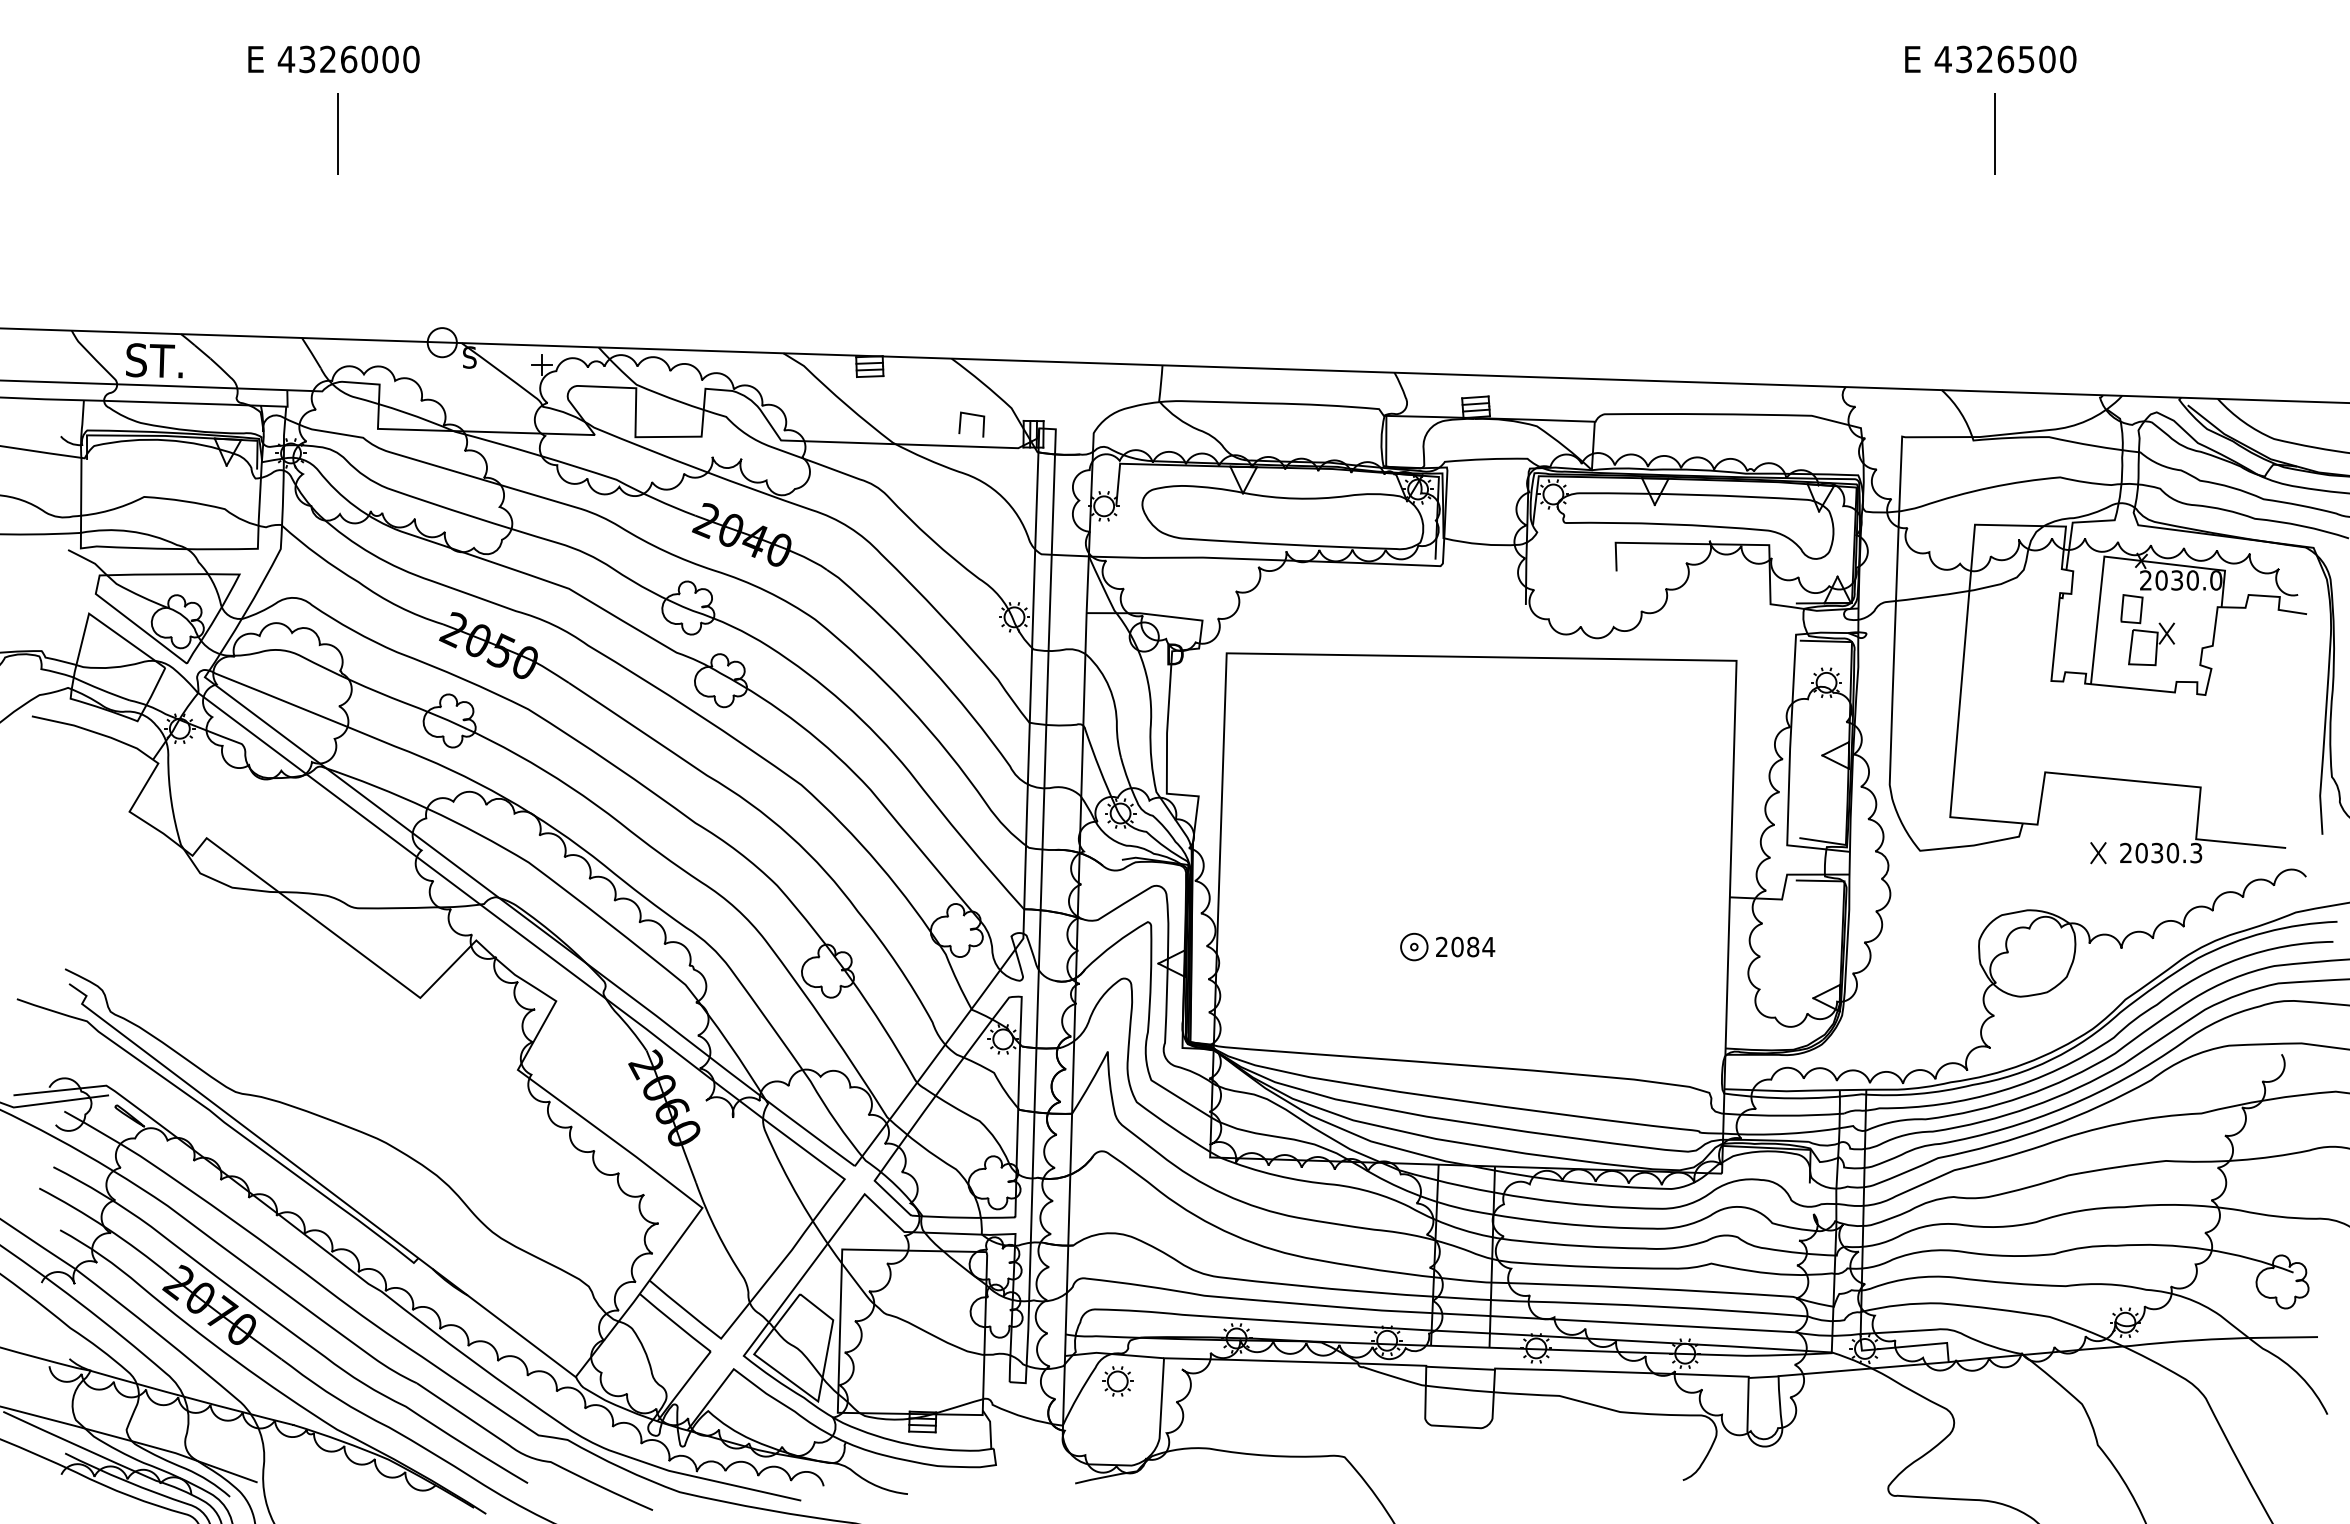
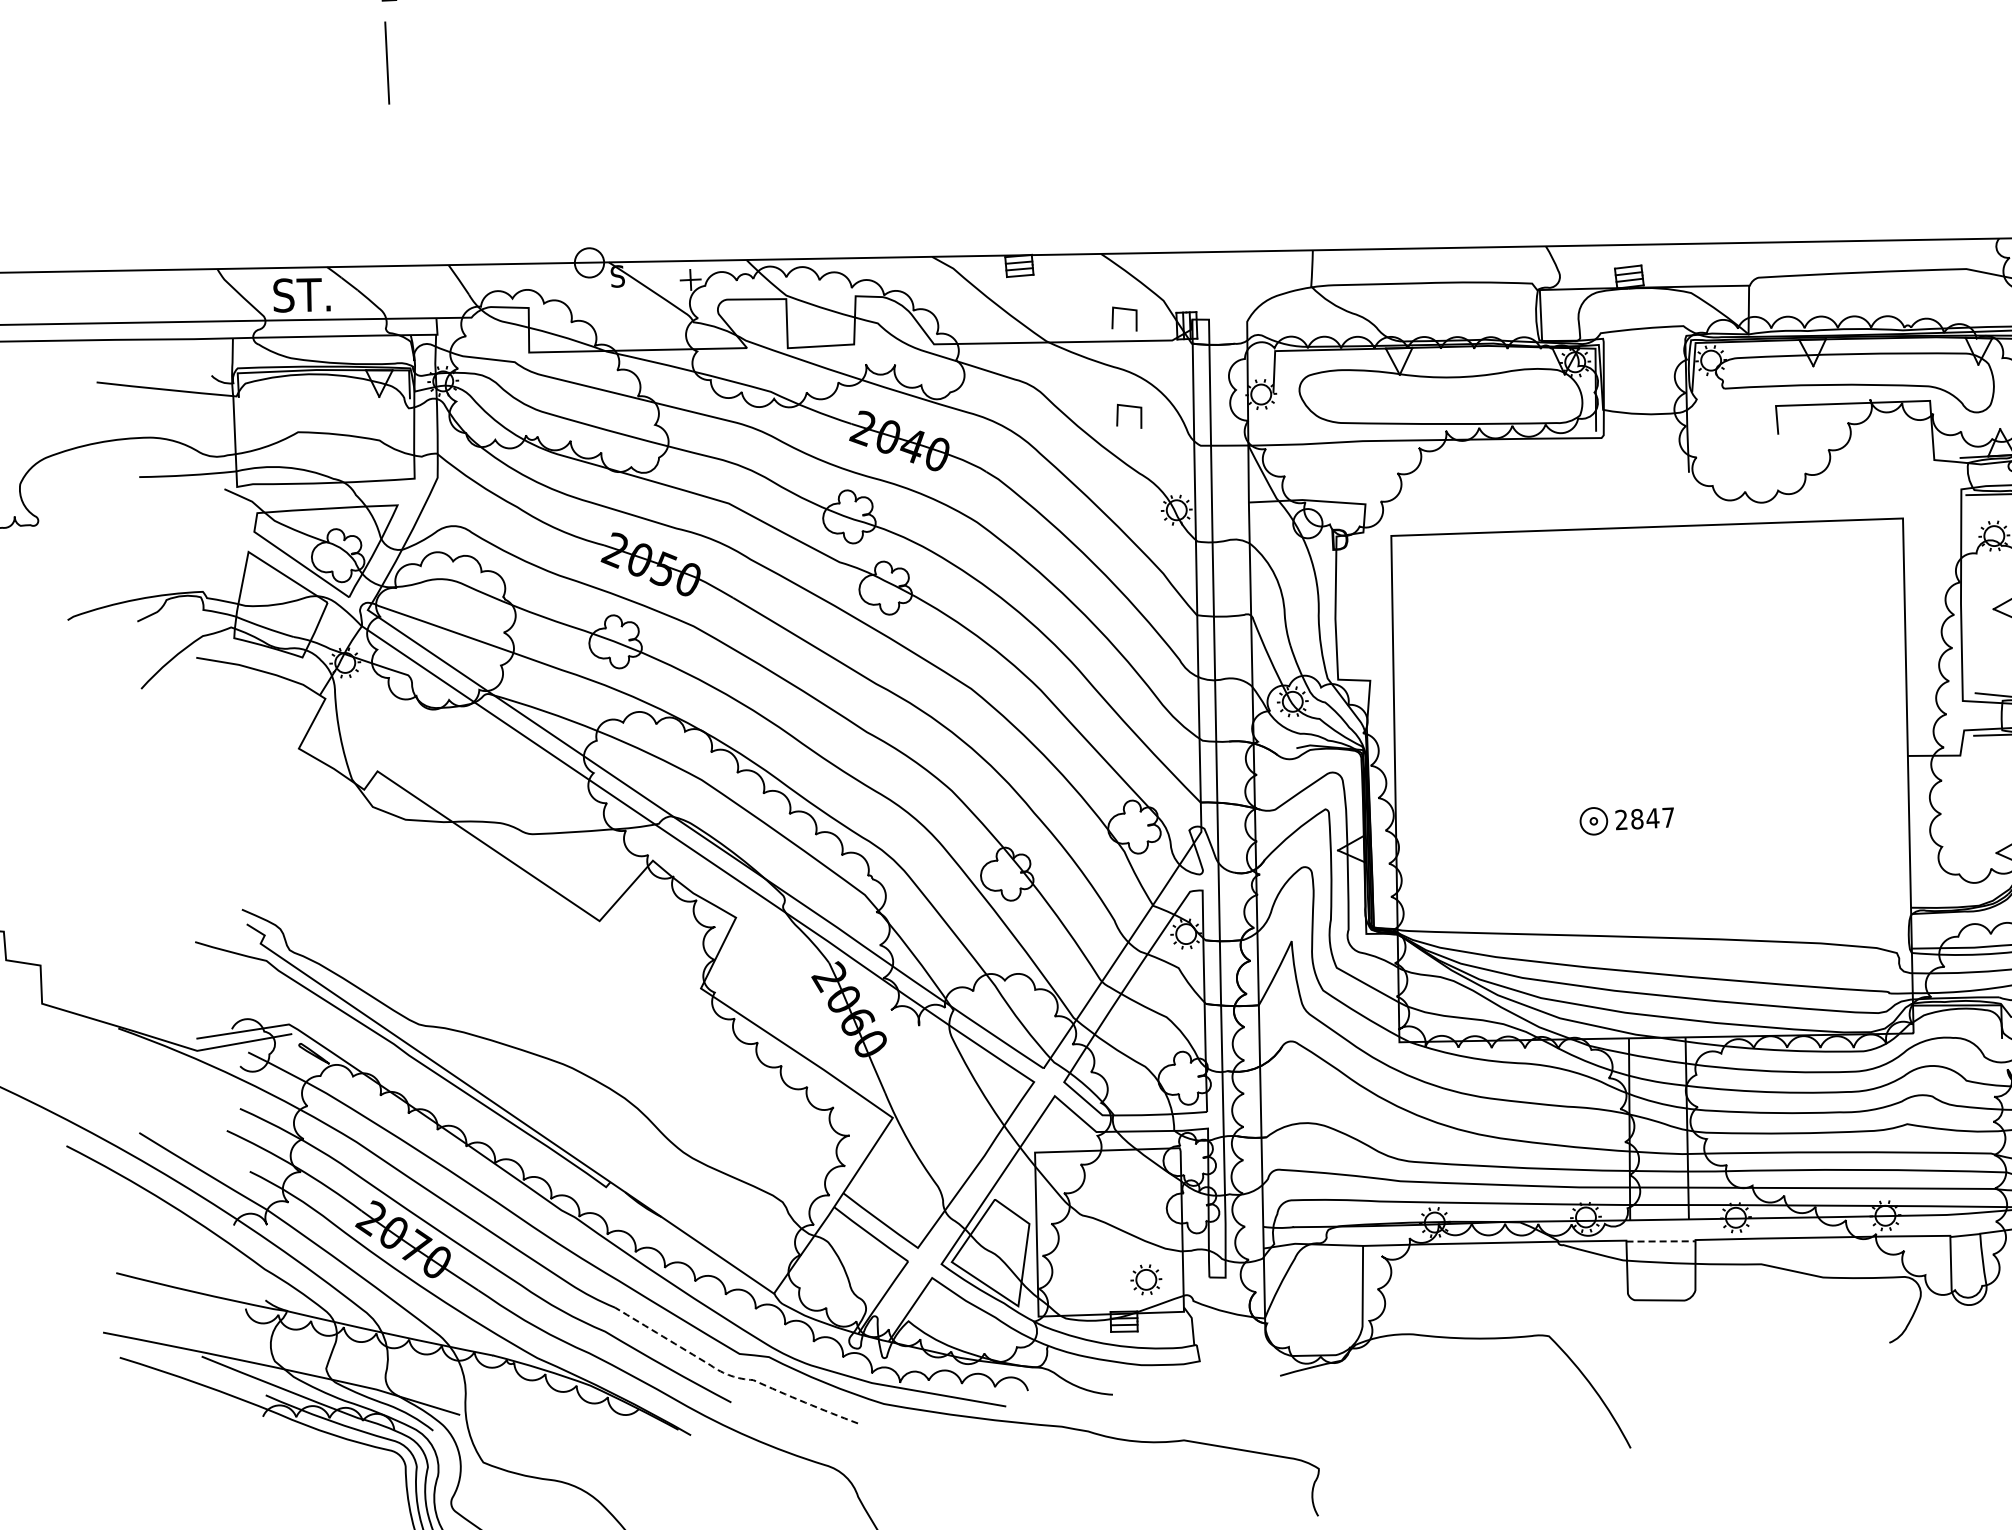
line: (337, 133) -> (386, 62), moved
line: (971, 512) -> (1128, 407), added
text: (1473, 946) -> (1653, 817), 2084 -> 2847
line: (1461, 1368) -> (1661, 1241), solid -> dashed
part: (1117, 1381) -> (1146, 1279), moved
line: (529, 1457) -> (731, 1376), solid -> dashed

